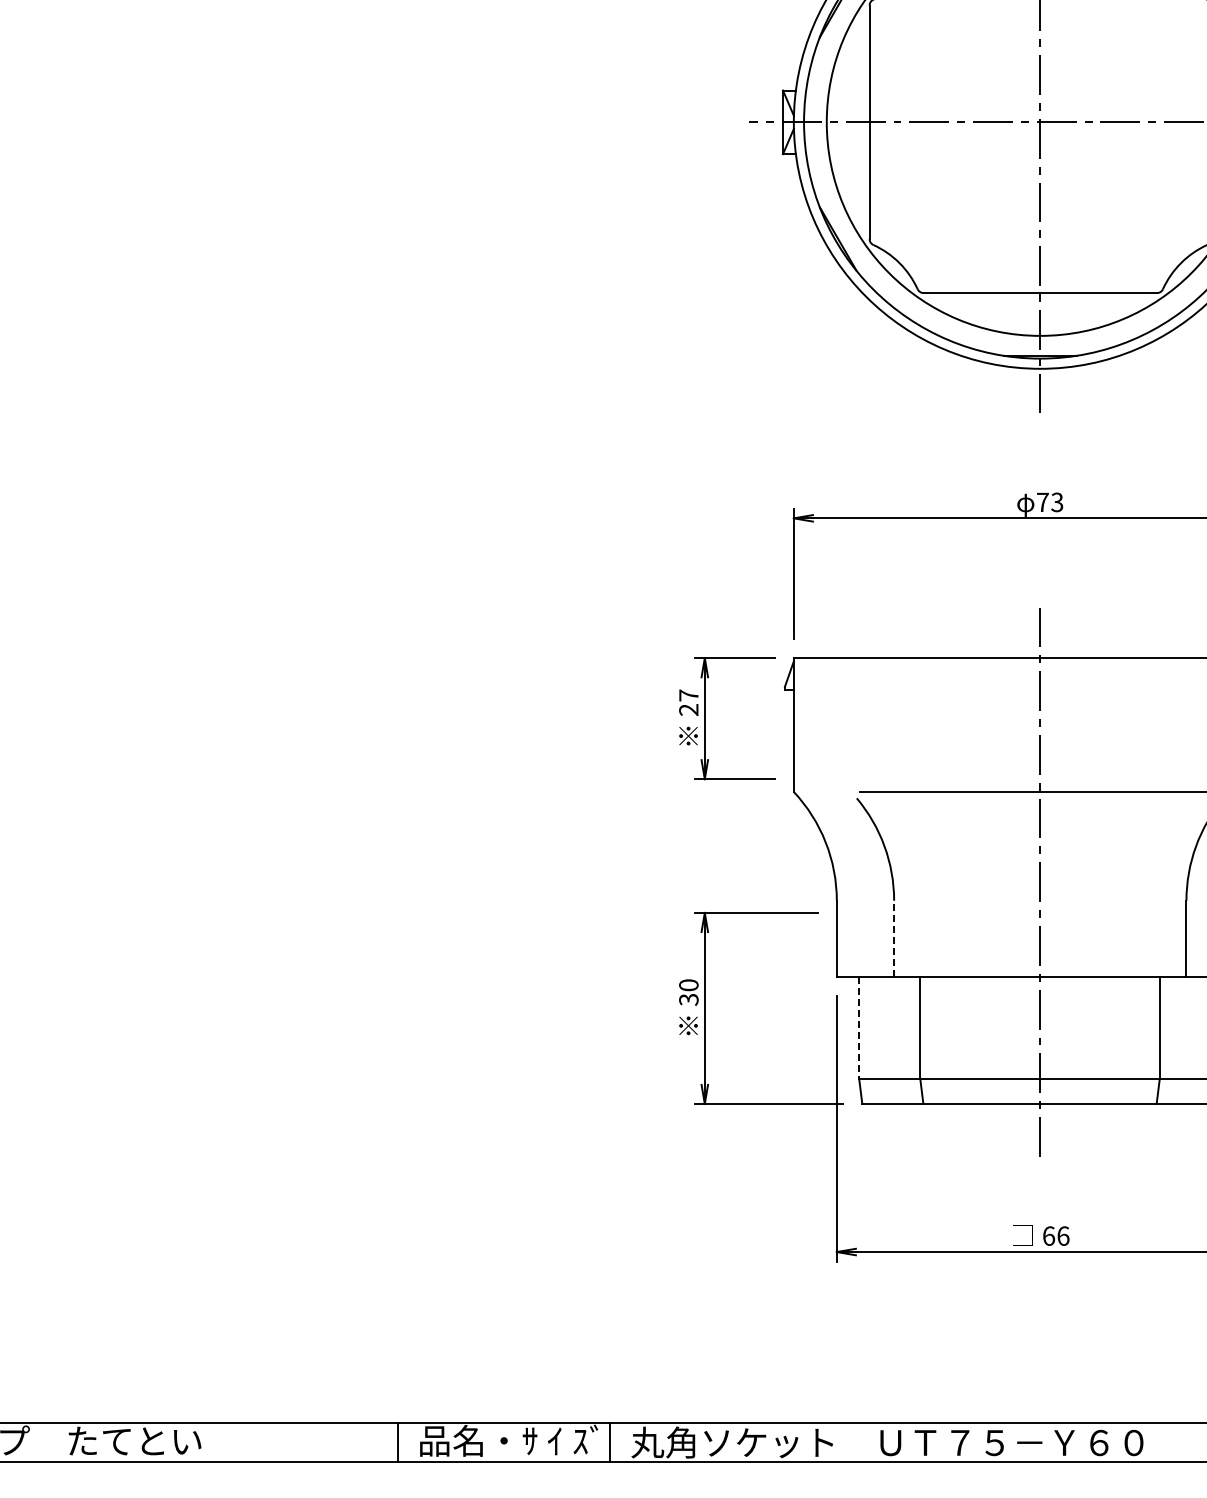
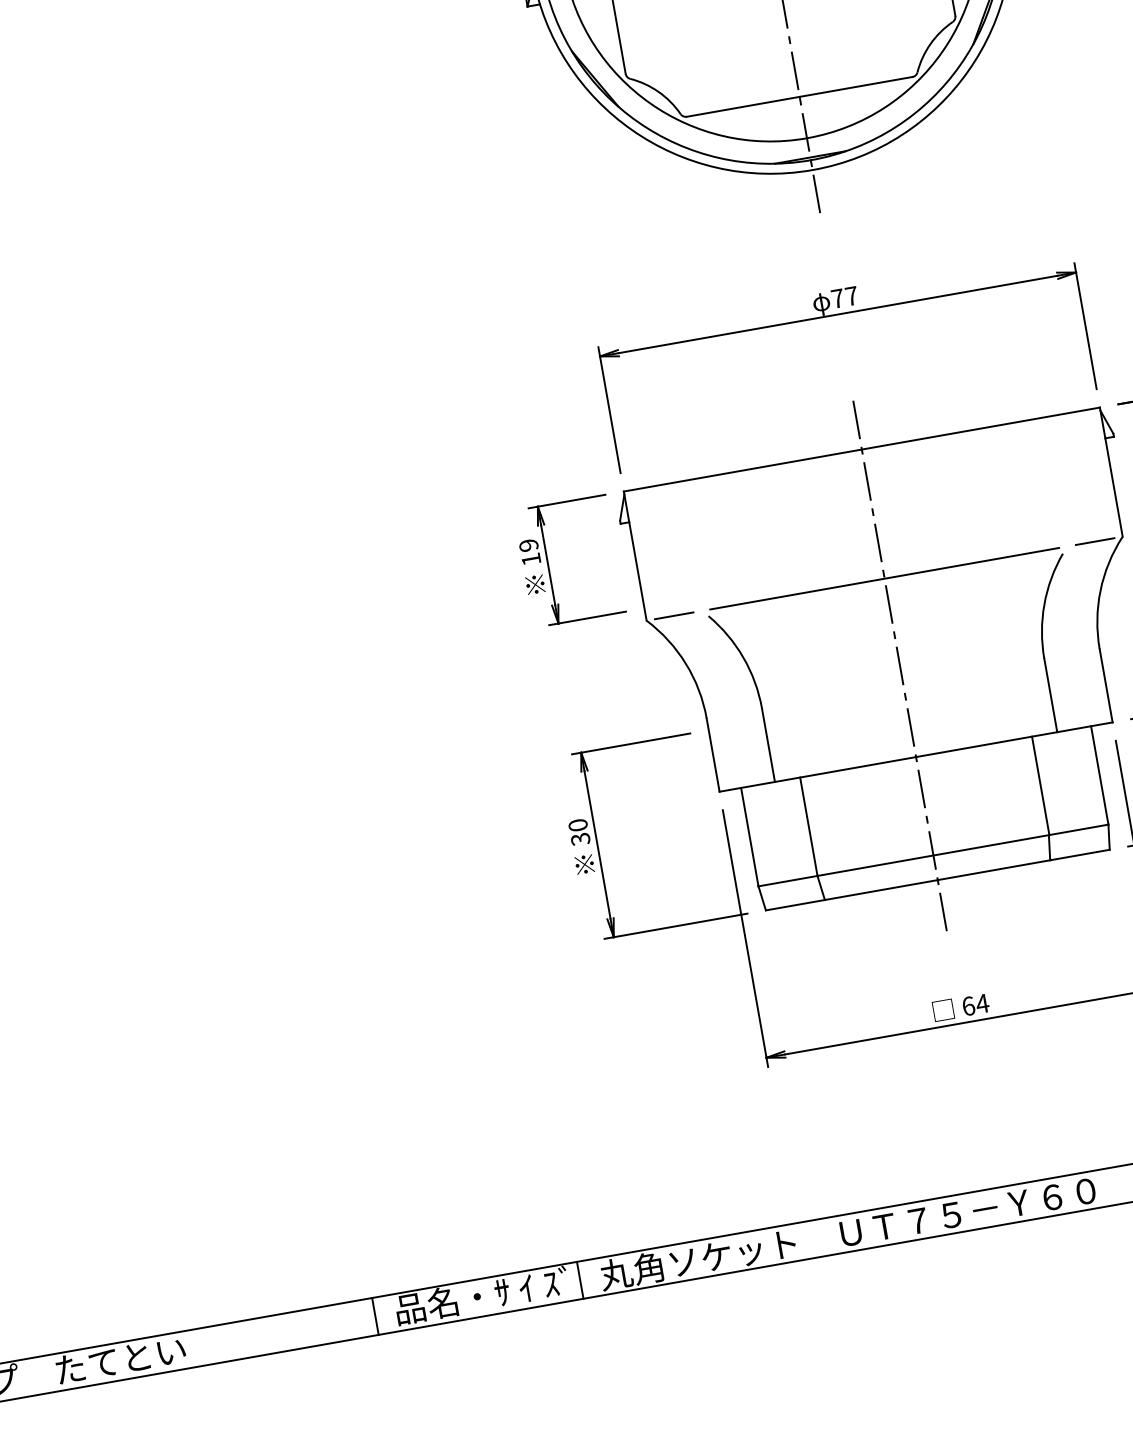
text: (1057, 502) -> (851, 296), 73 -> 77
text: (688, 702) -> (529, 552), 27 -> 19
line: (822, 791) -> (674, 615), added
line: (894, 938) -> (768, 745), dashed -> solid
line: (859, 1027) -> (750, 837), dashed -> solid
text: (1062, 1235) -> (981, 1003), 66 -> 64

